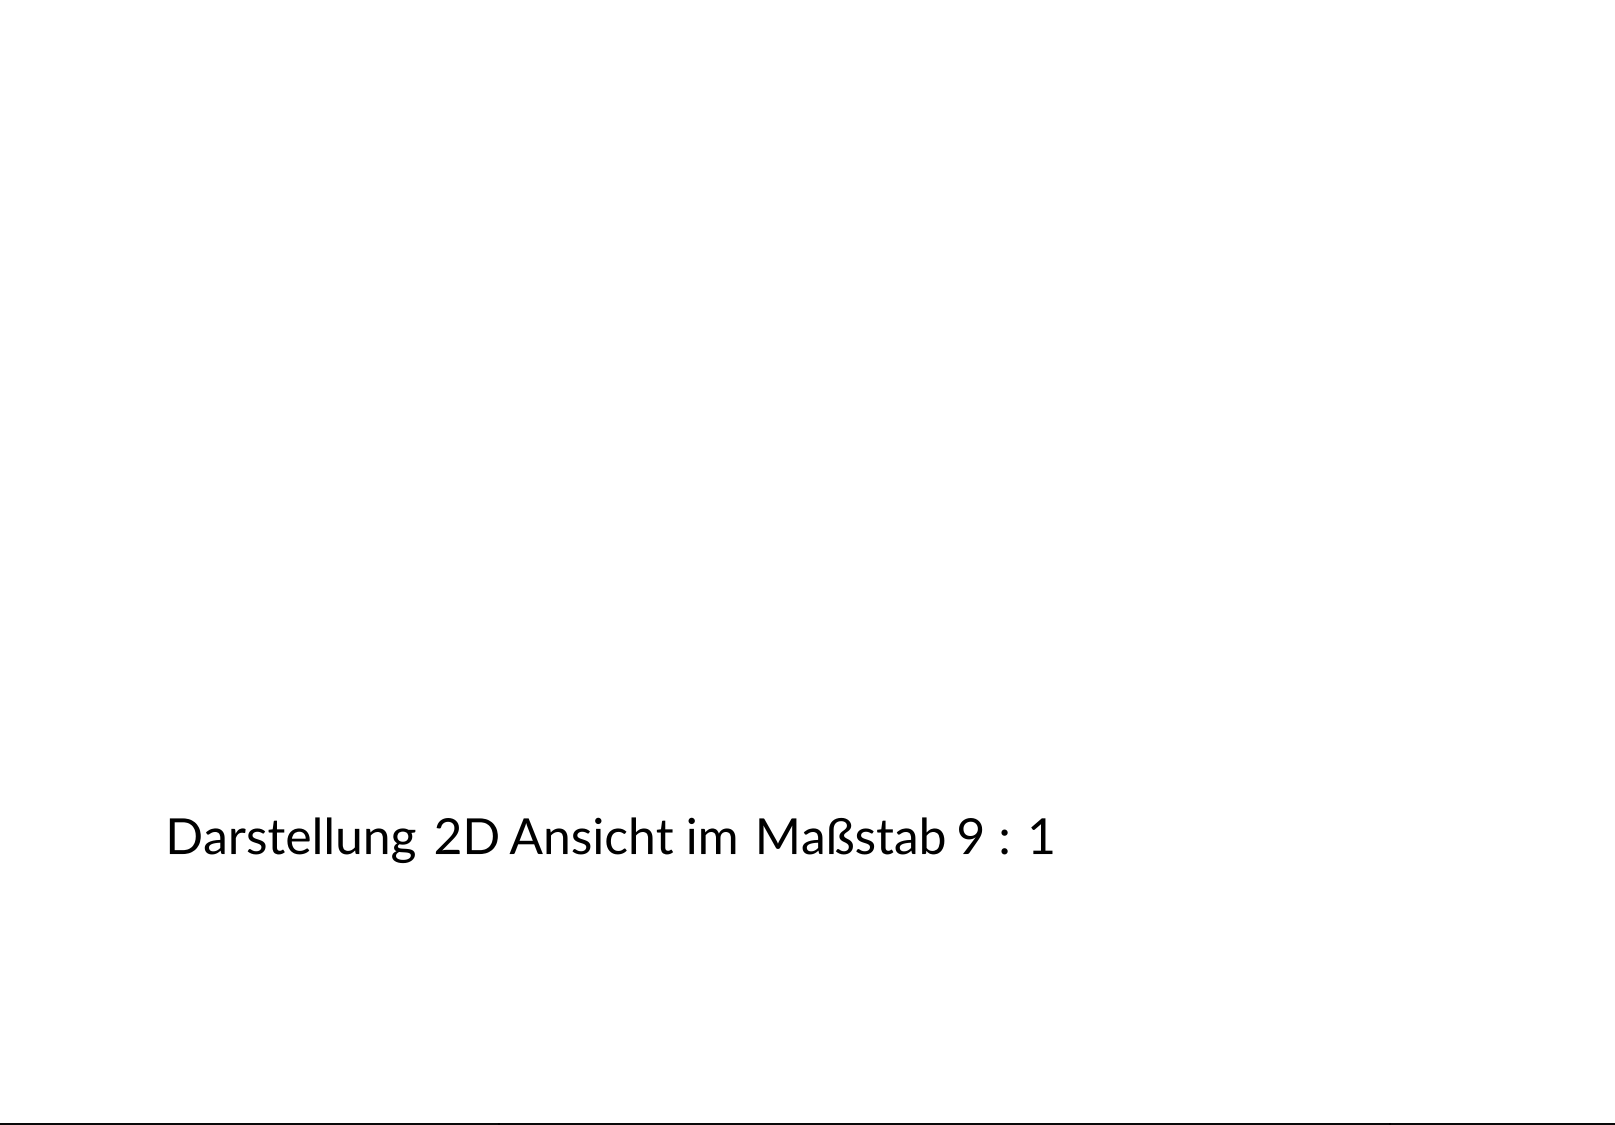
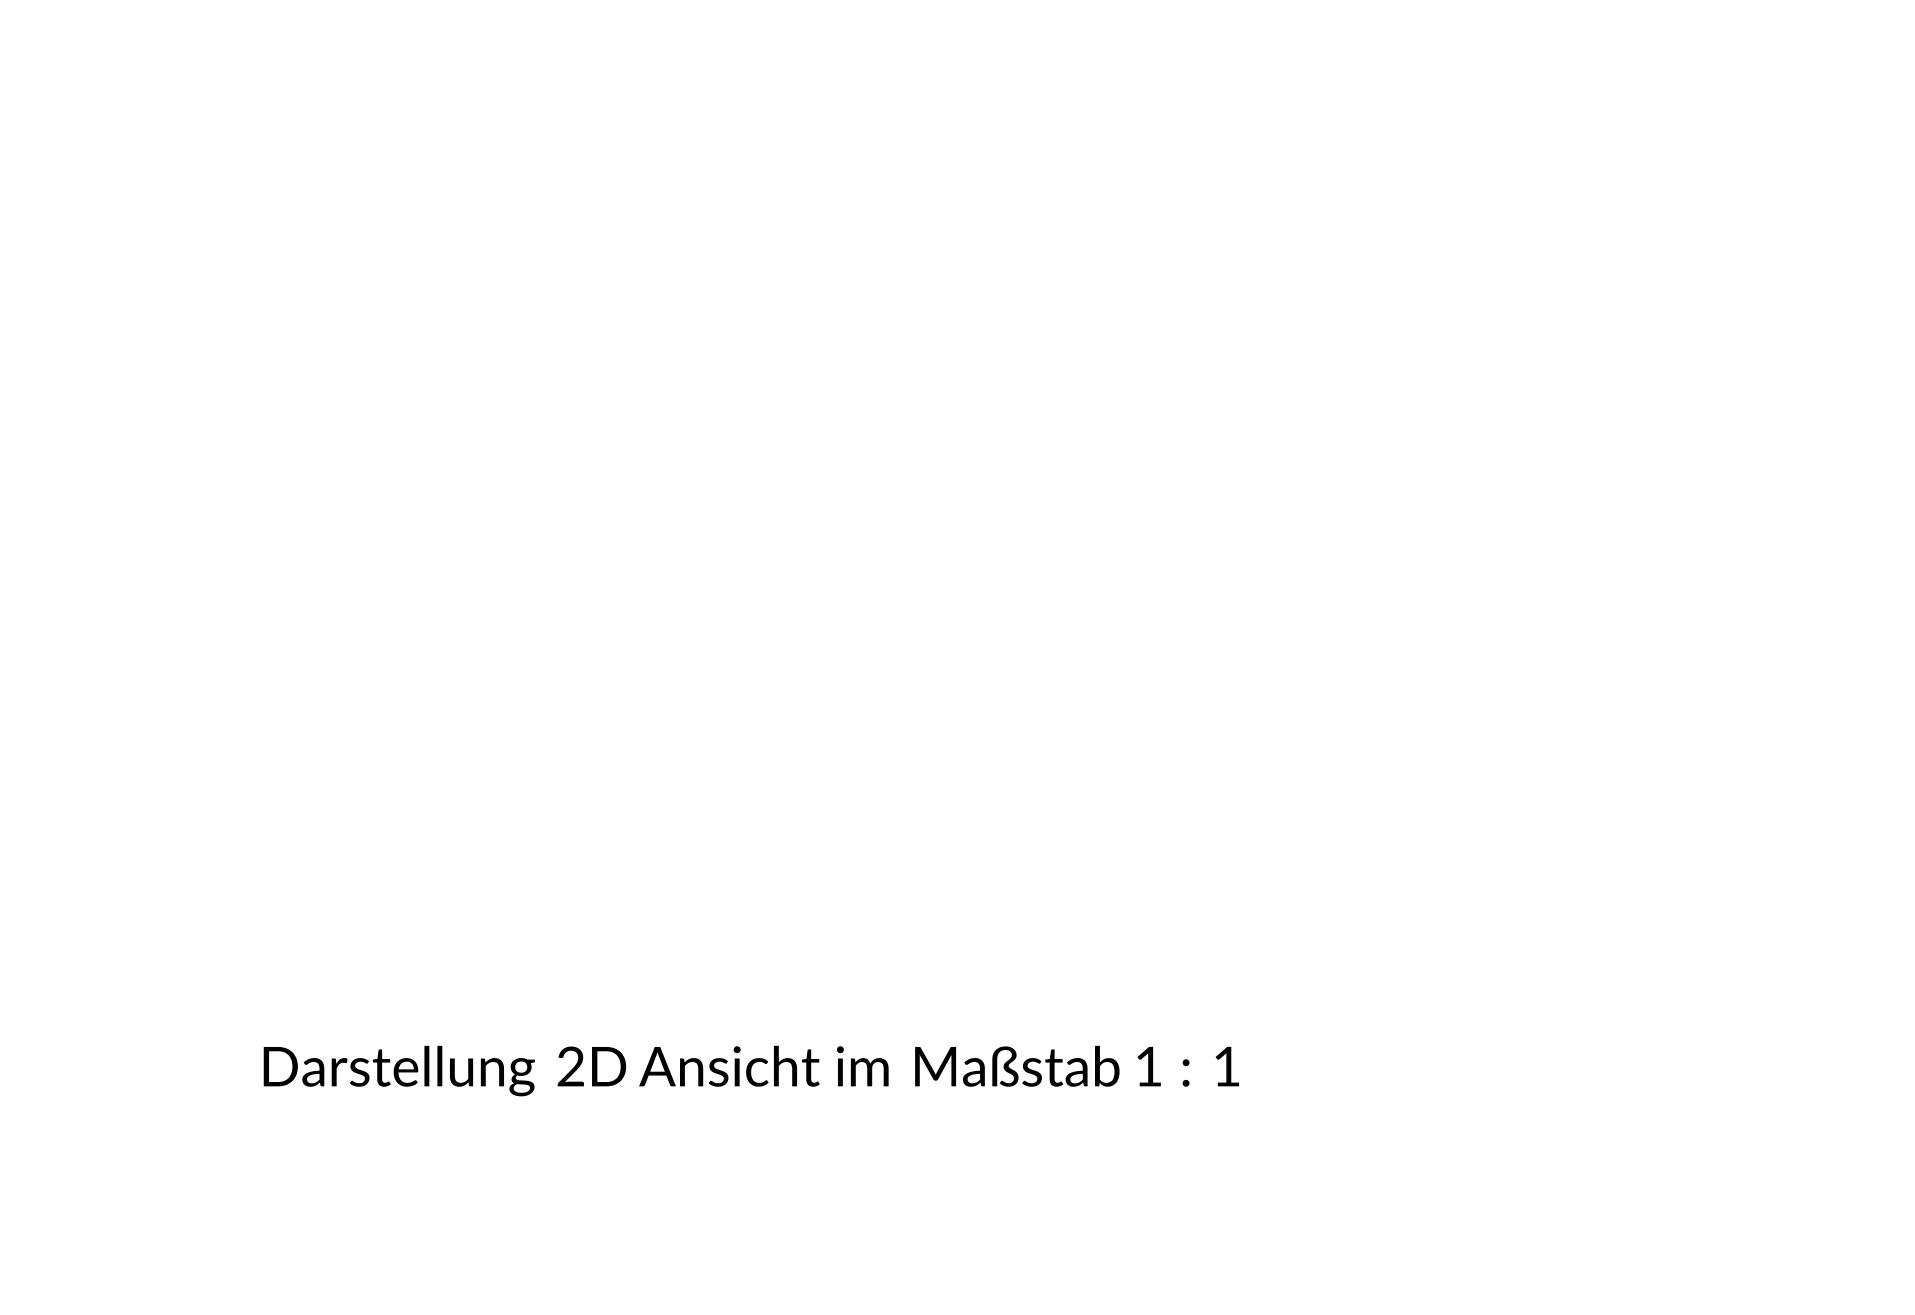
text: (970, 836) -> (1148, 1066), 9 -> 1

